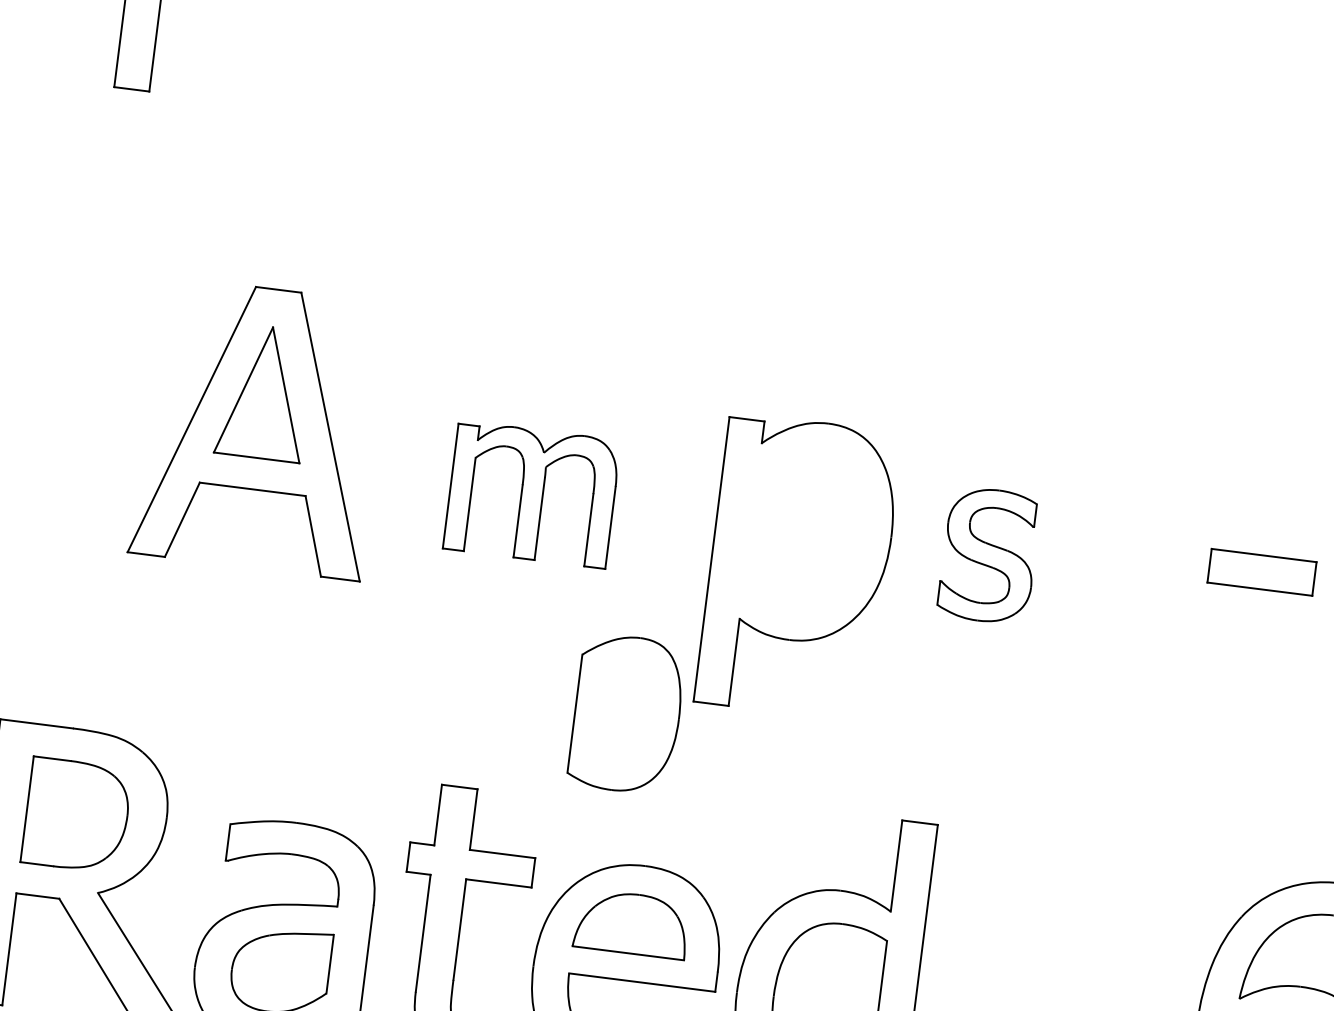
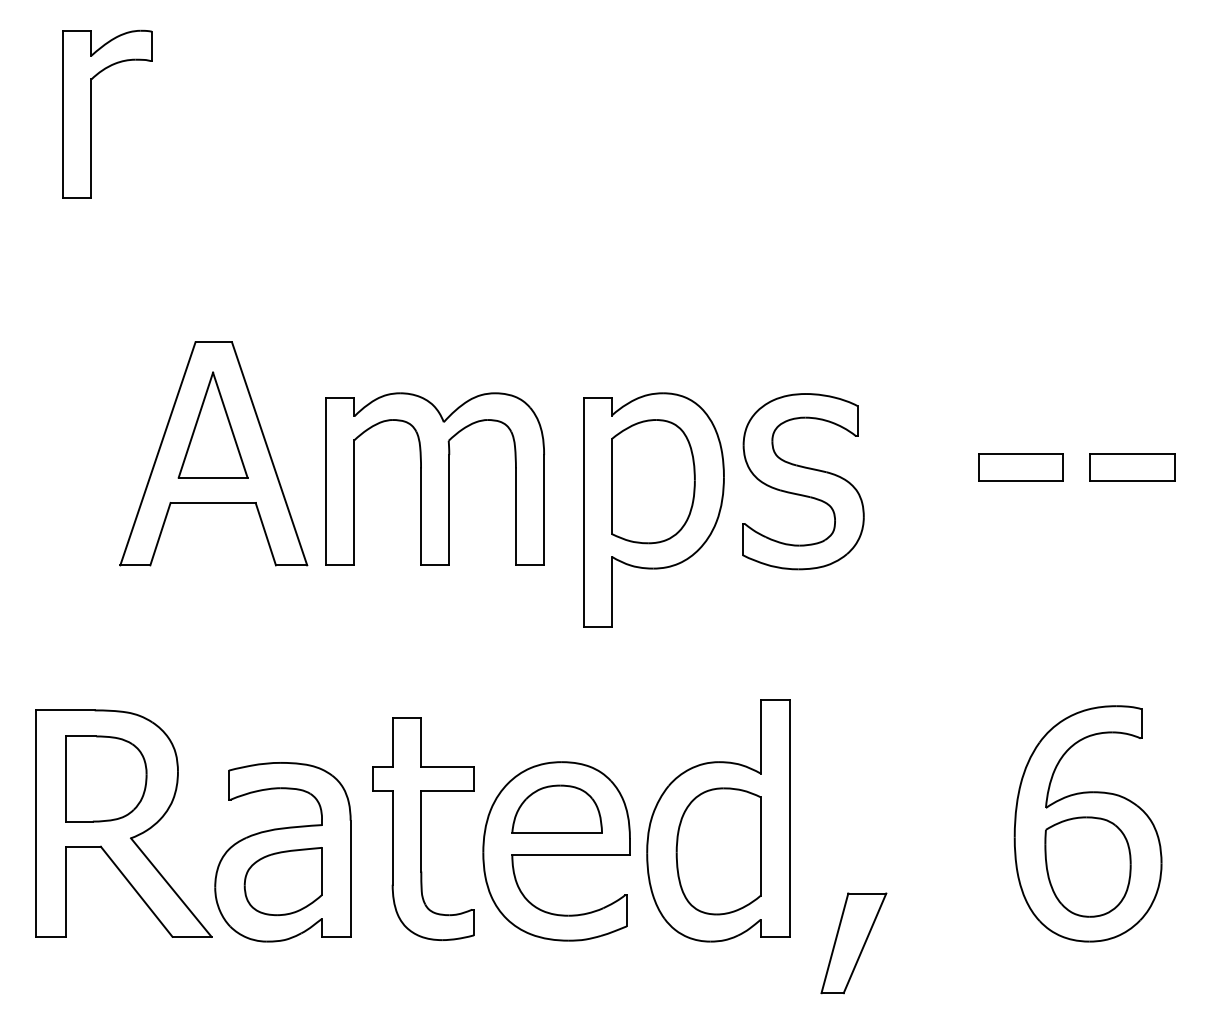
part: (531, 493) -> (434, 478), size x1.67
part: (989, 555) -> (803, 481), size x1.67
part: (627, 714) -> (653, 481), moved

